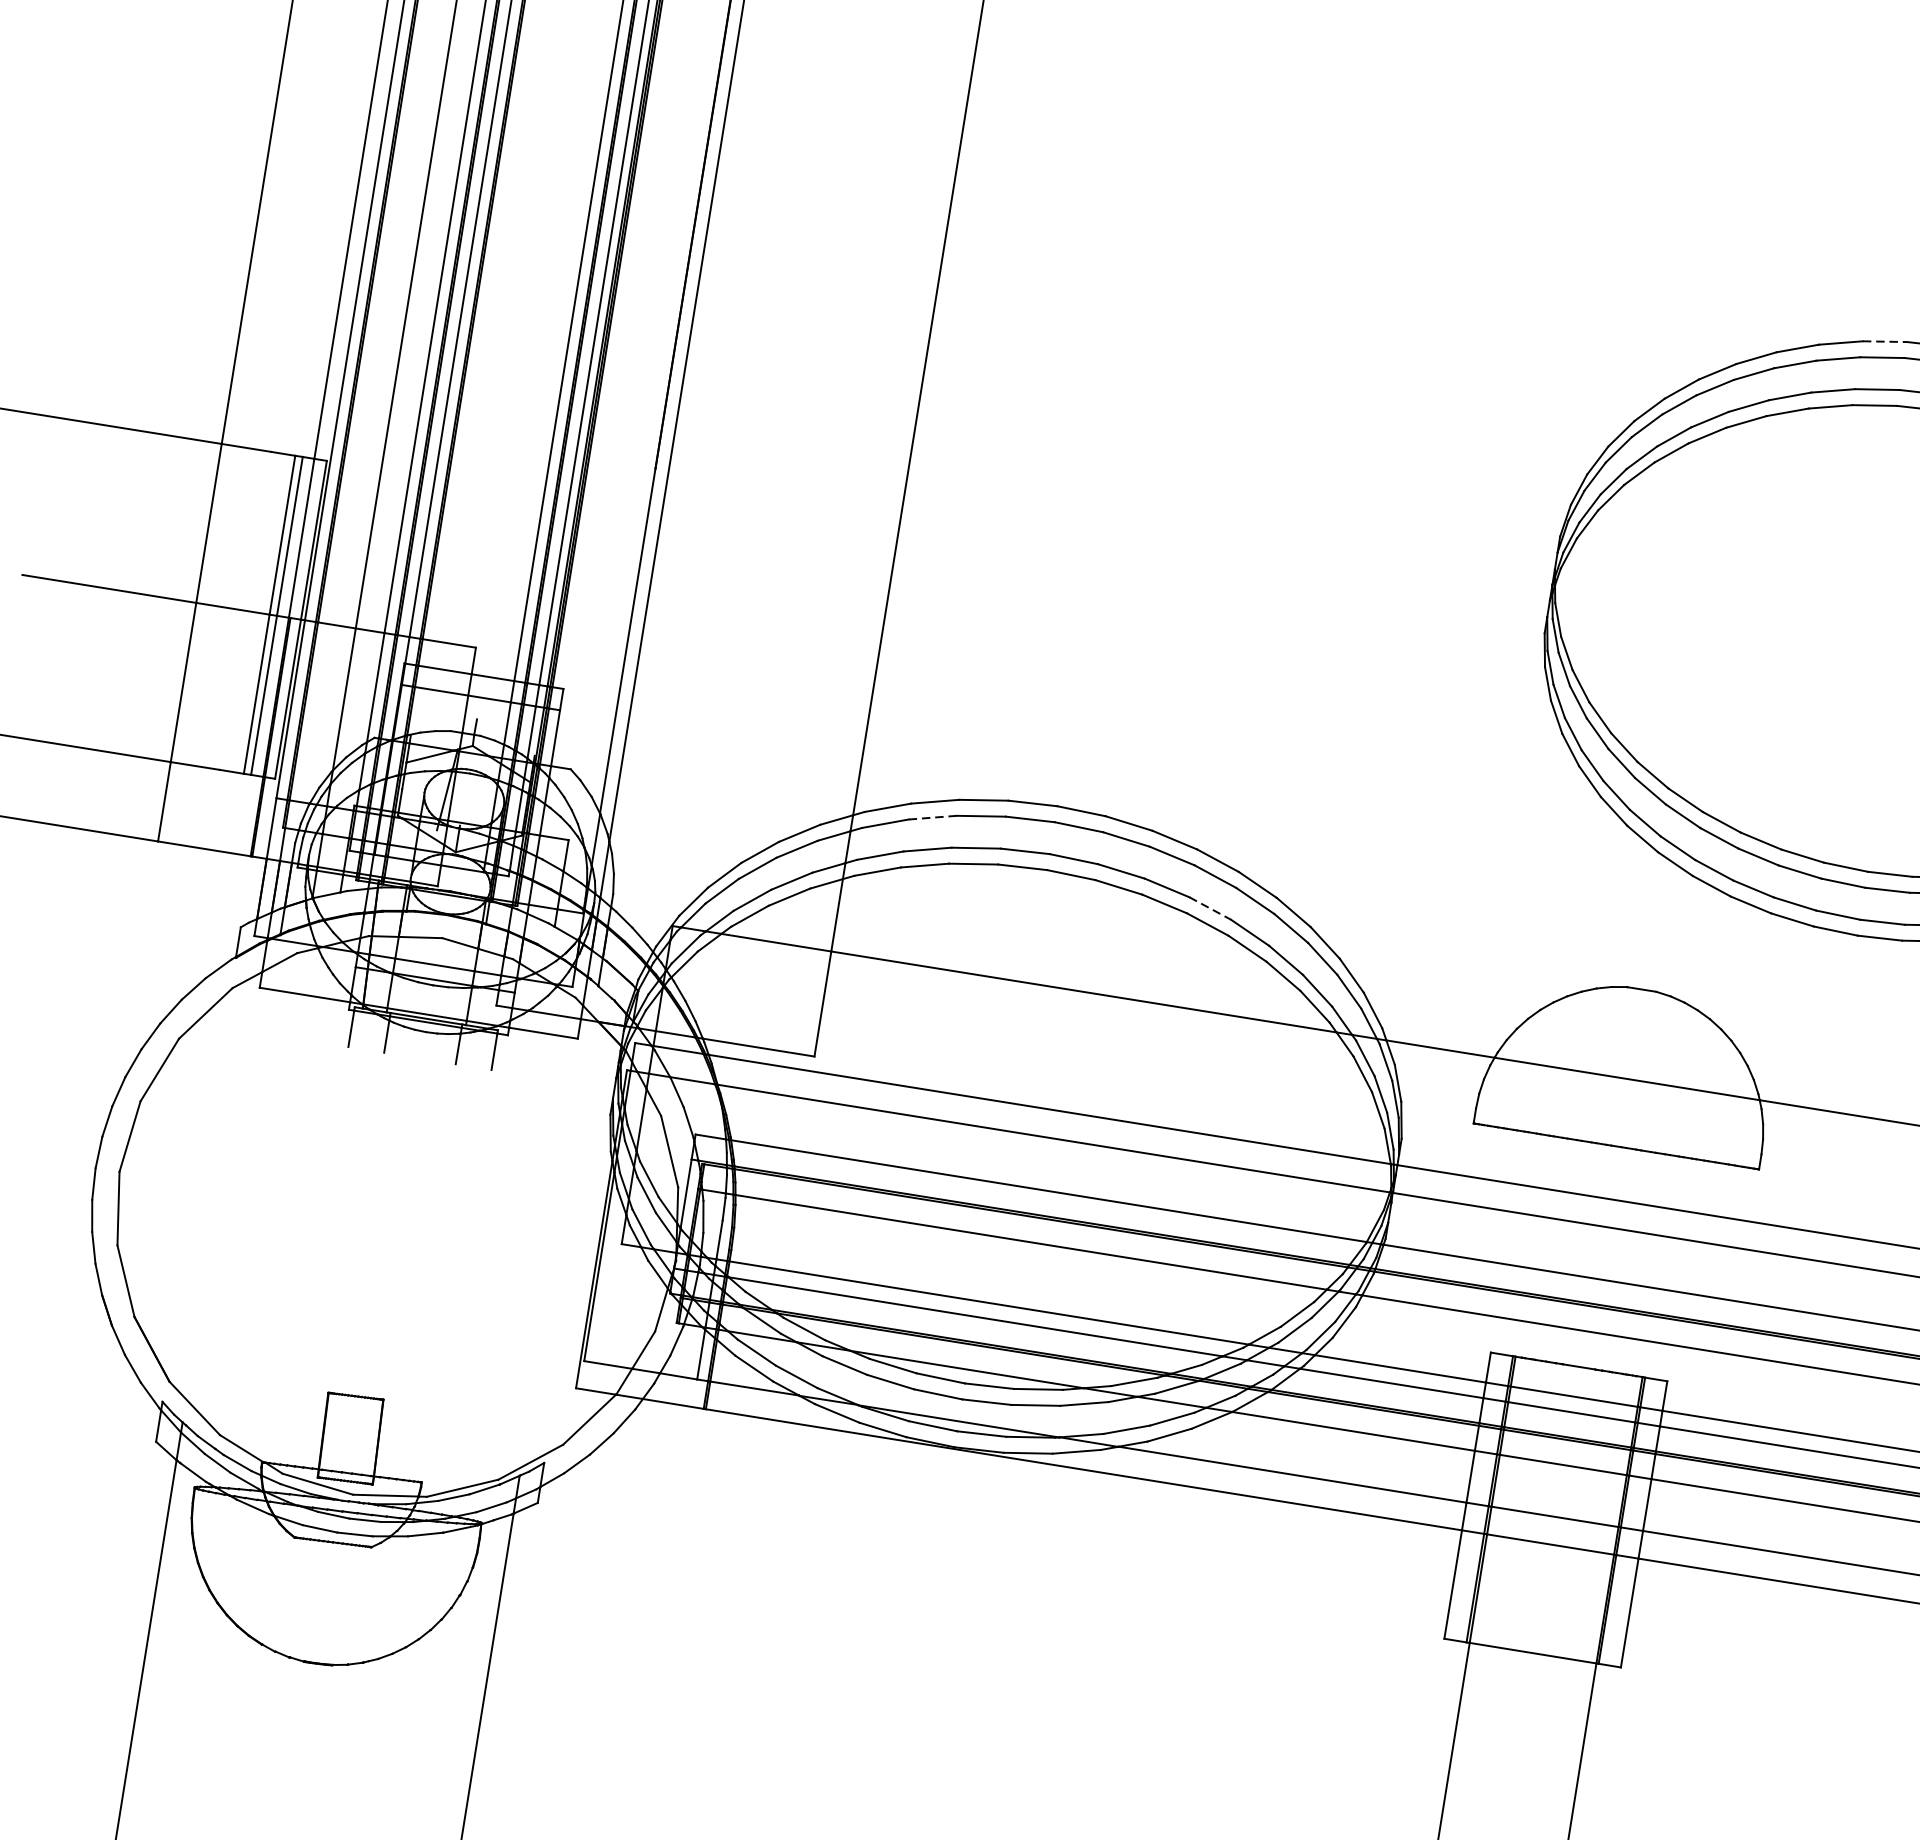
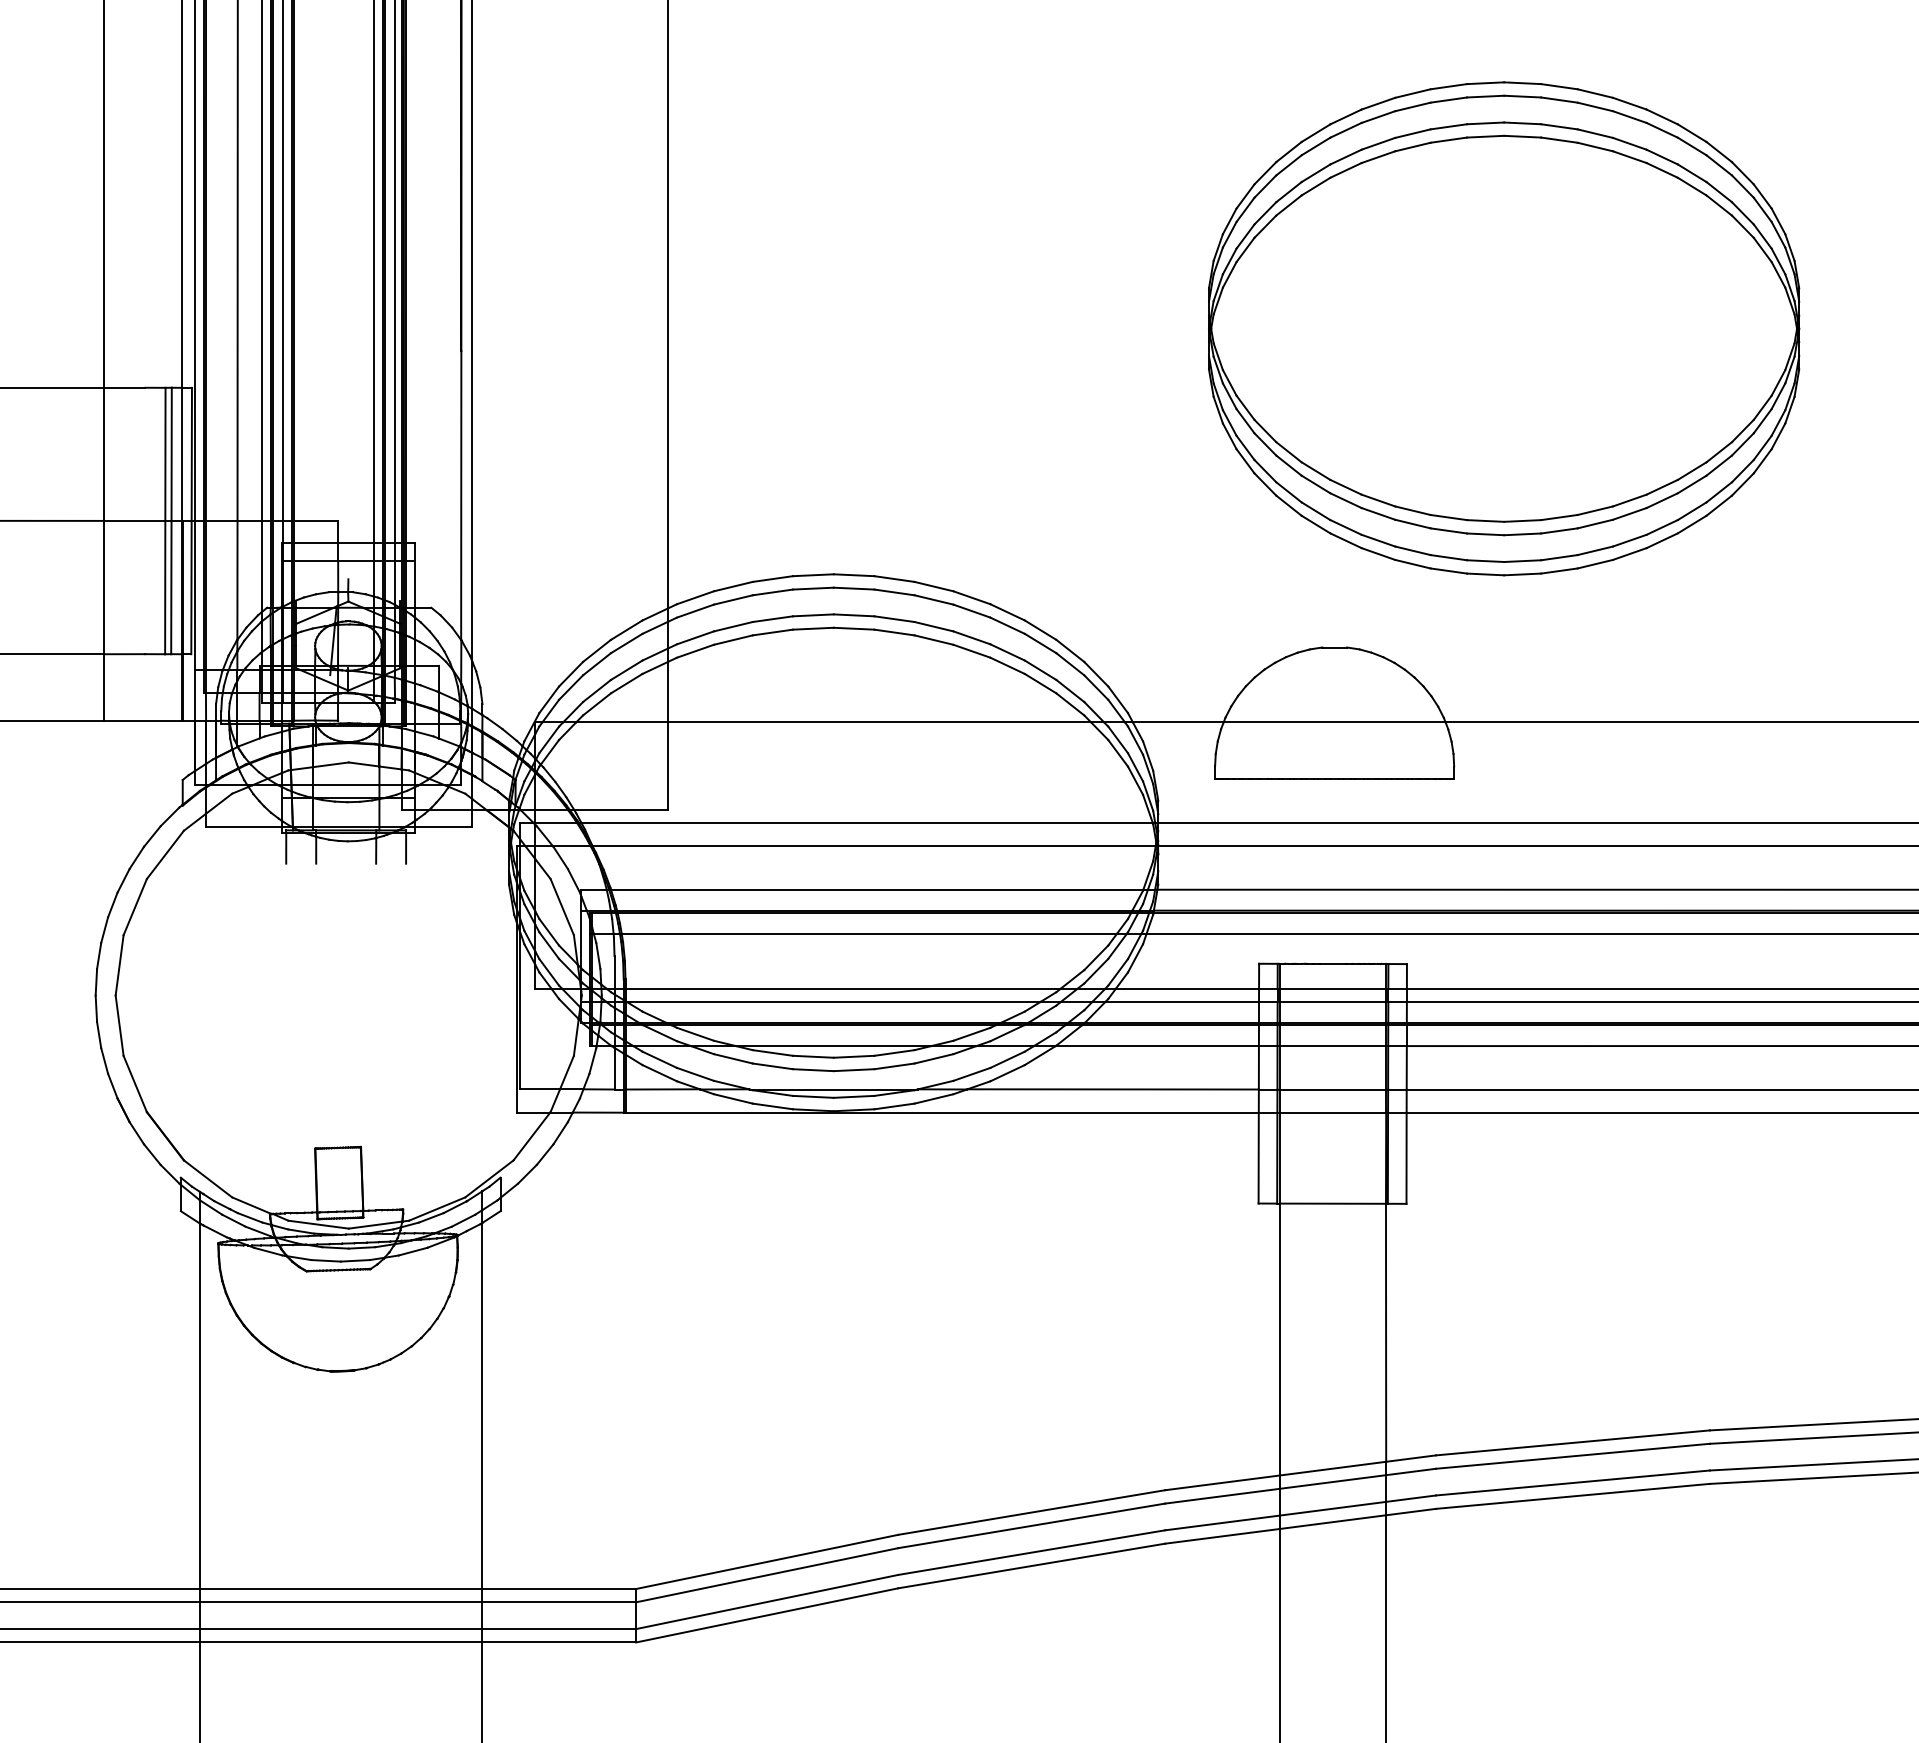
line: (1885, 341) -> (1449, 86), dashed -> solid
line: (932, 817) -> (733, 599), dashed -> solid
line: (1209, 908) -> (971, 637), dashed -> solid

